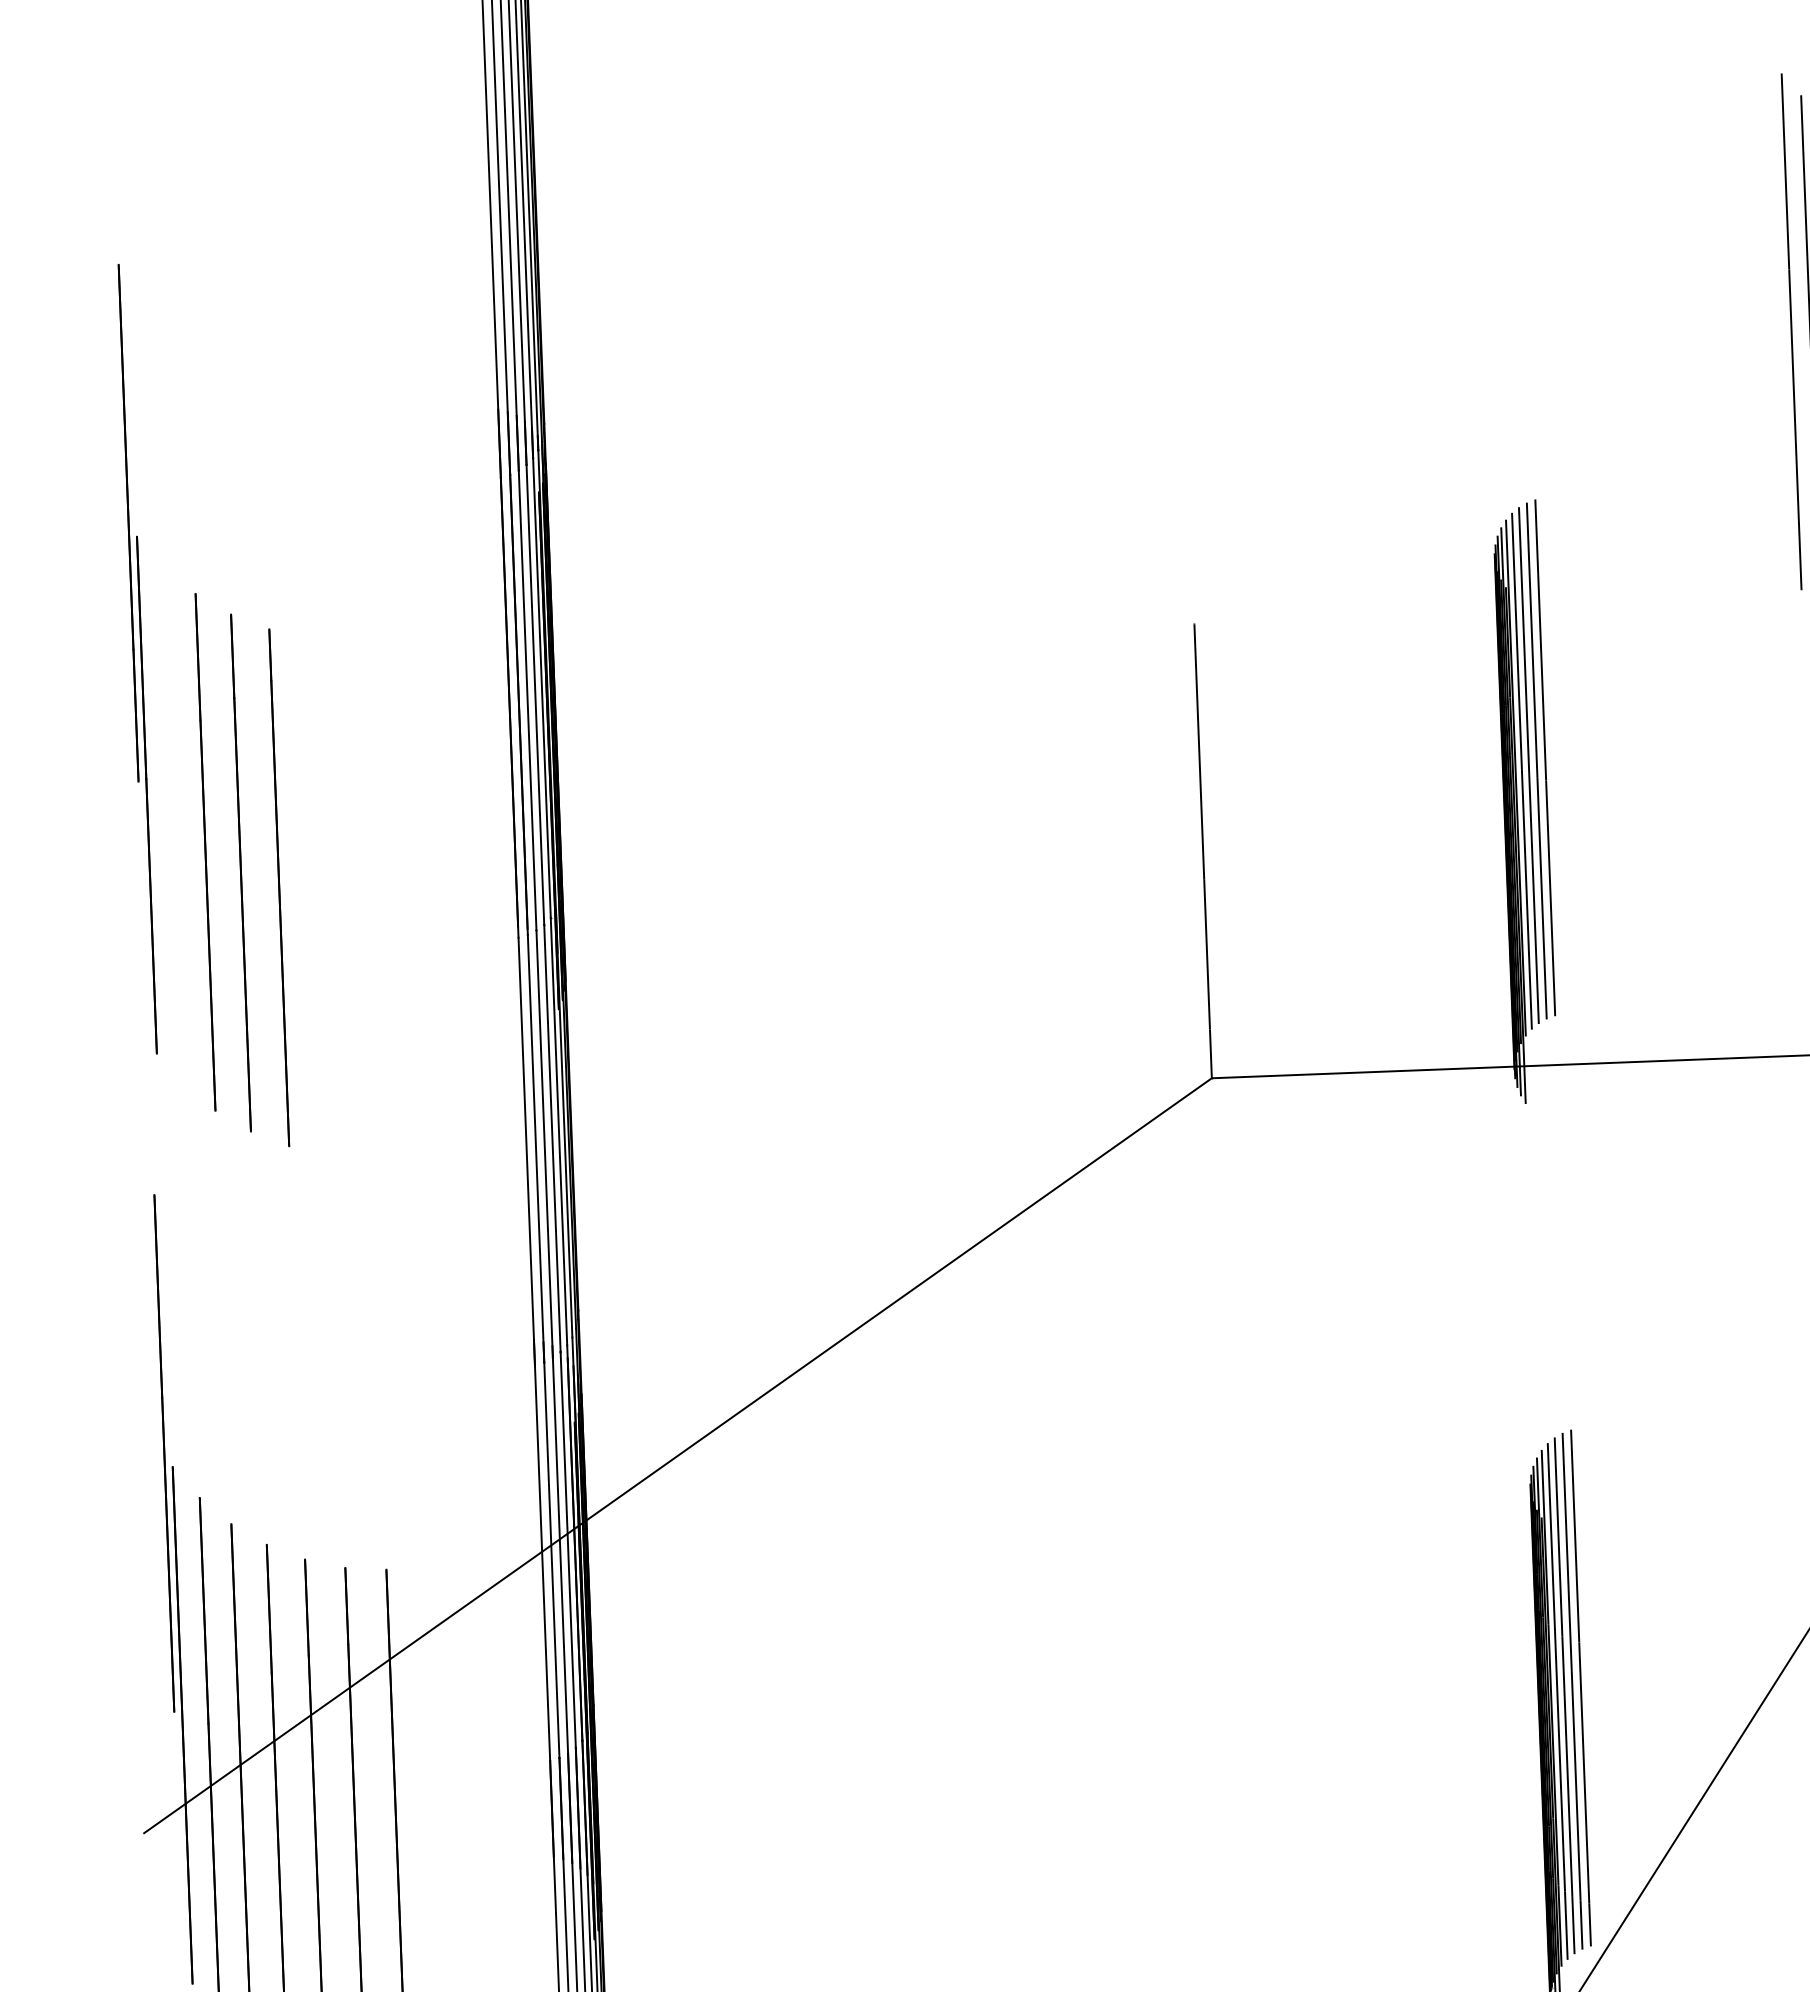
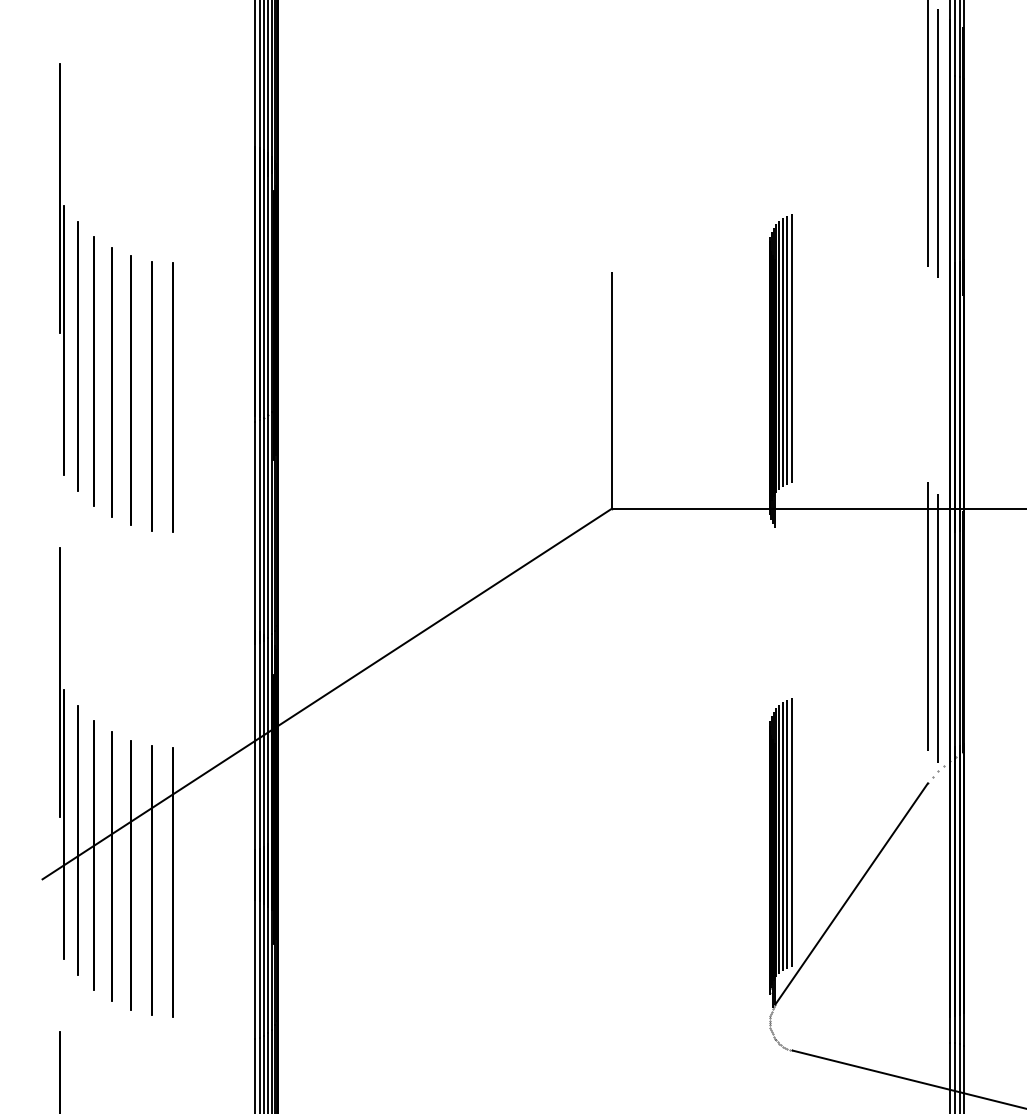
line: (173, 825) -> (77, 356), added
line: (318, 897) -> (151, 396), added
line: (358, 897) -> (172, 397), added

